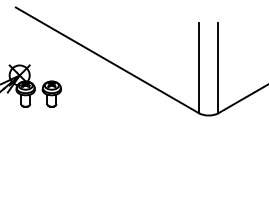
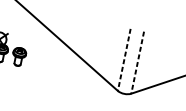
line: (199, 68) -> (124, 60), solid -> dashed
line: (218, 68) -> (137, 62), solid -> dashed

